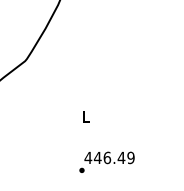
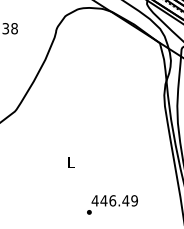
text: (107, 161) -> (112, 204), moved

